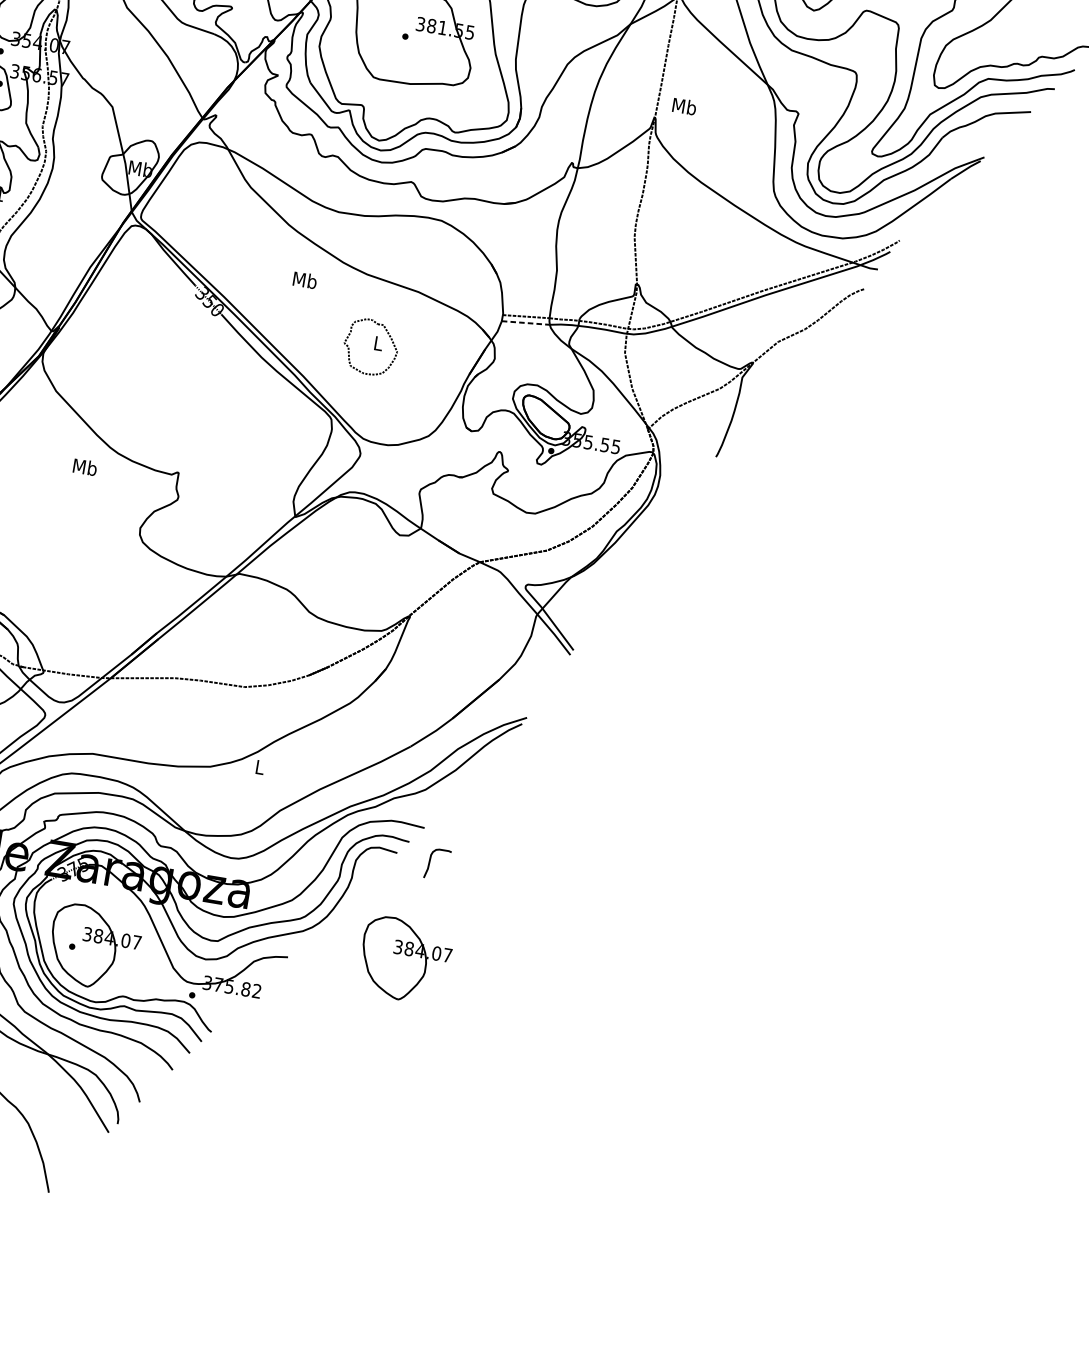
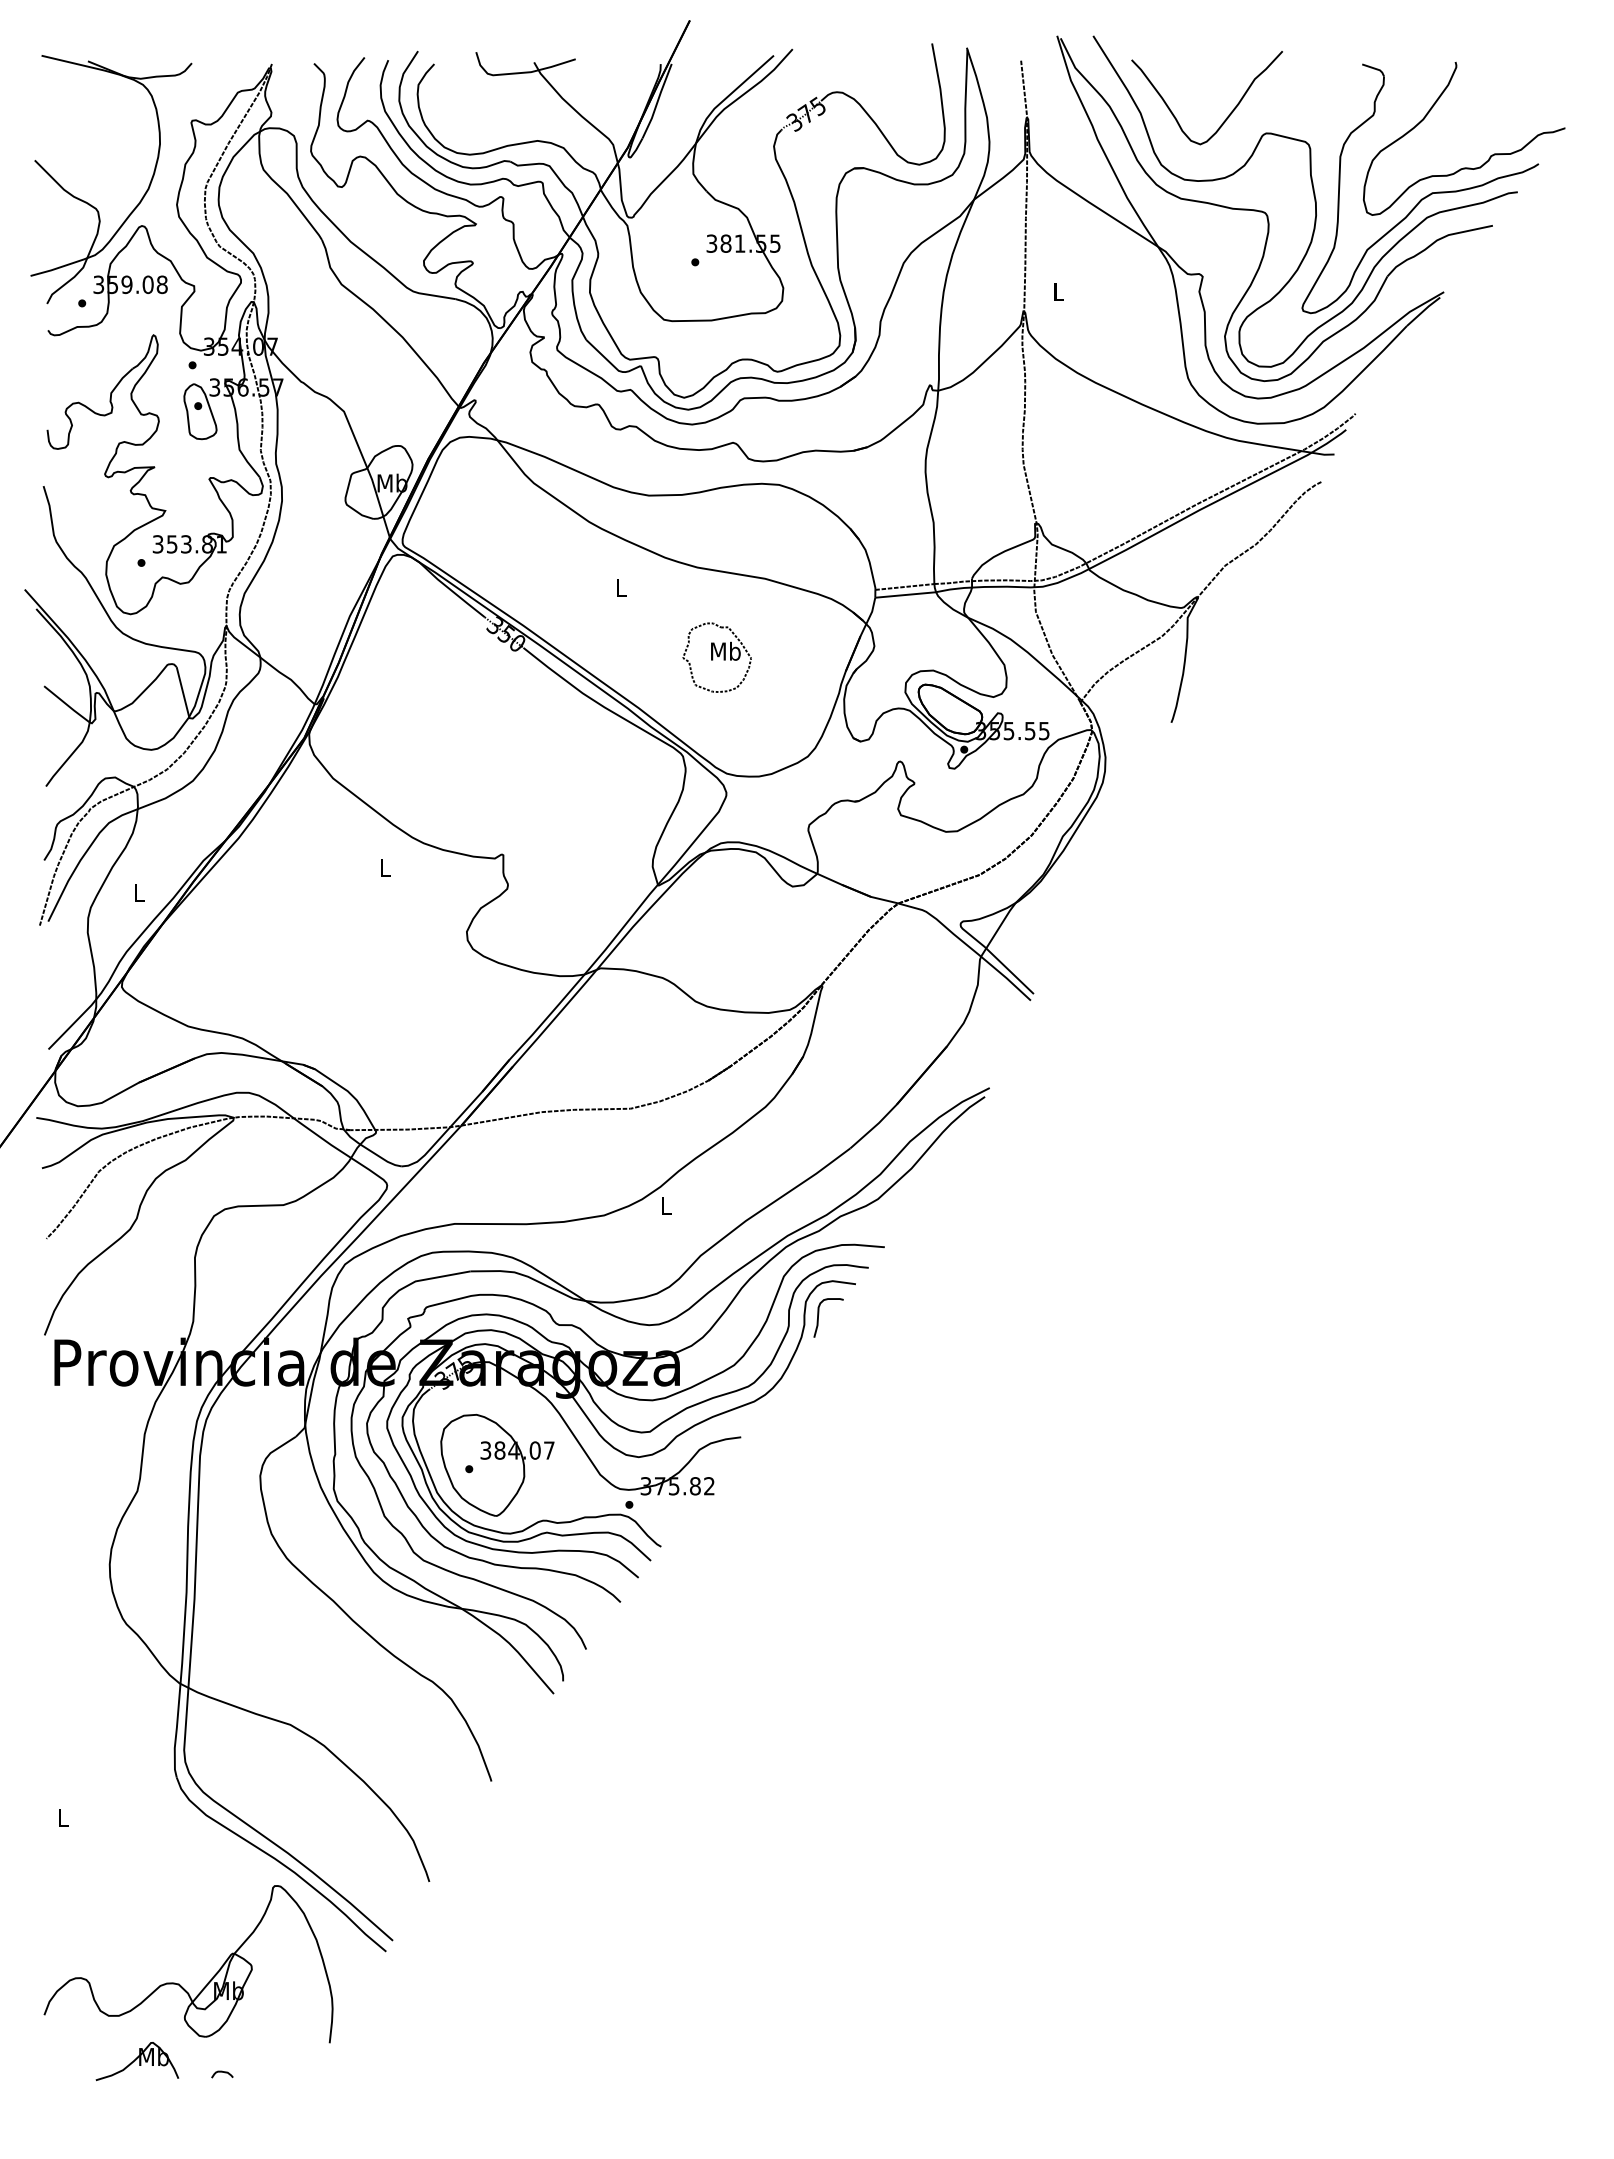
text: (684, 105) -> (1058, 290), Mb -> L
text: (304, 280) -> (620, 587), Mb -> L
line: (526, 322) -> (906, 594), dashed -> solid
text: (378, 342) -> (725, 650), L -> Mb
text: (85, 466) -> (385, 866), Mb -> L
curve: (430, 860) -> (819, 1314), moved
part: (405, 959) -> (888, 1415), removed

